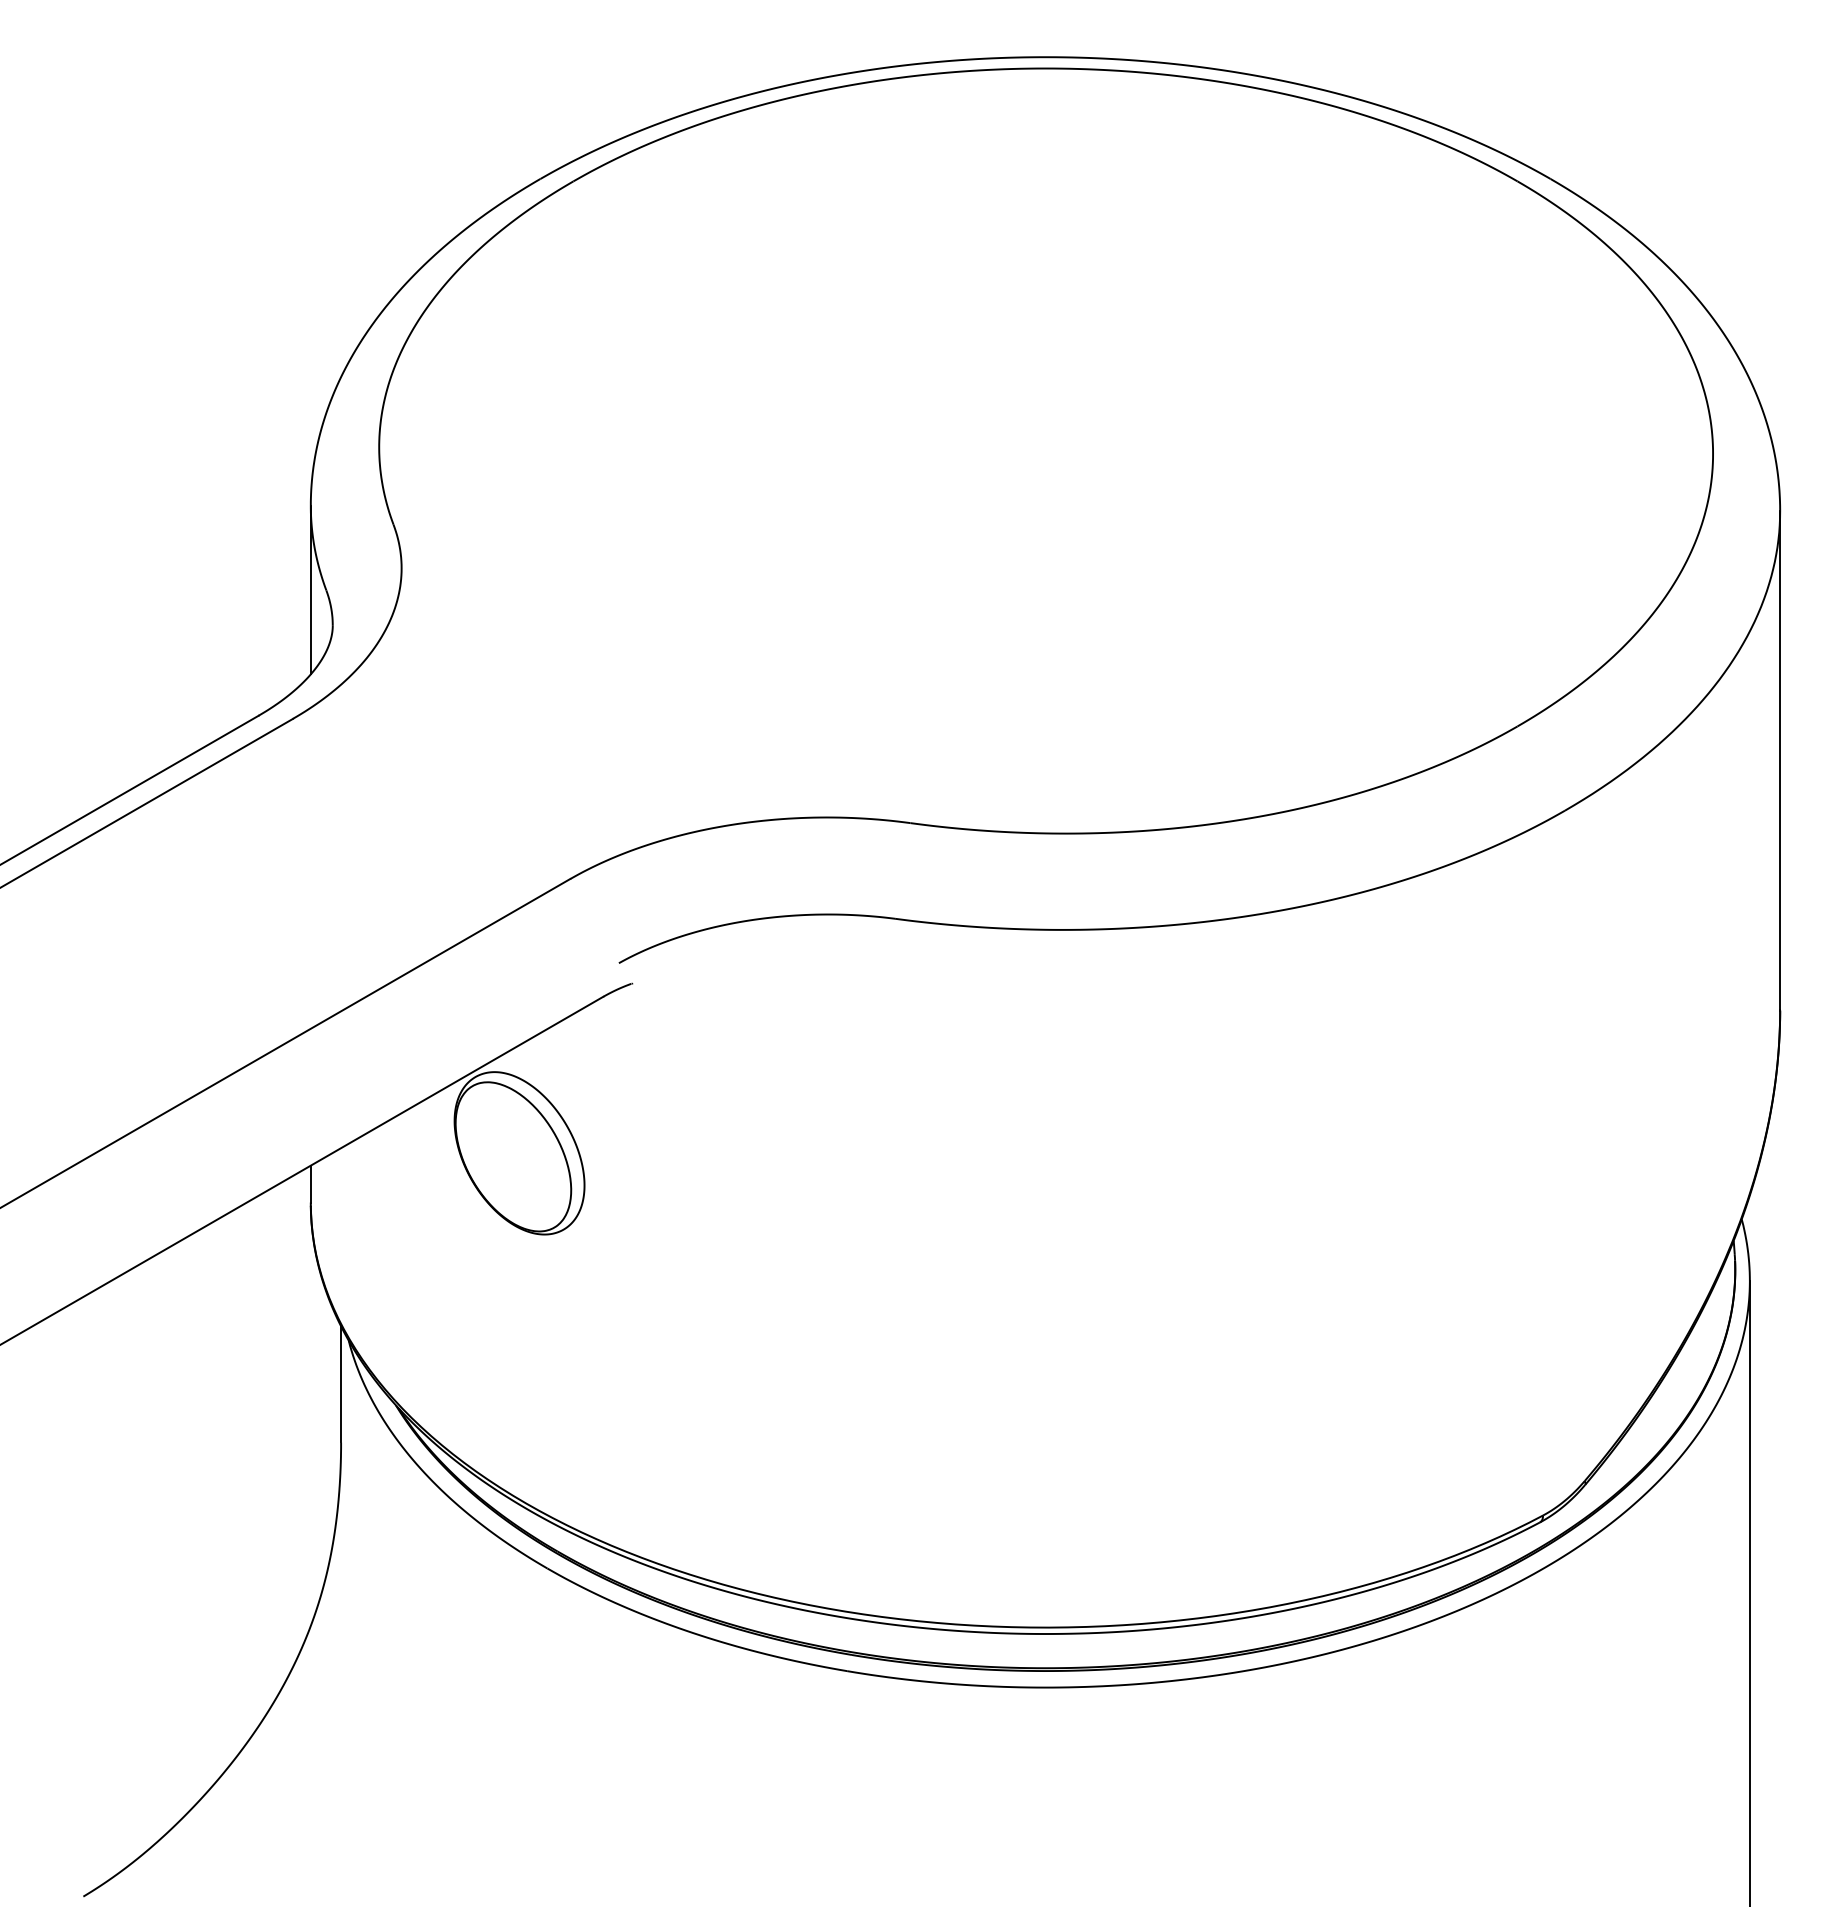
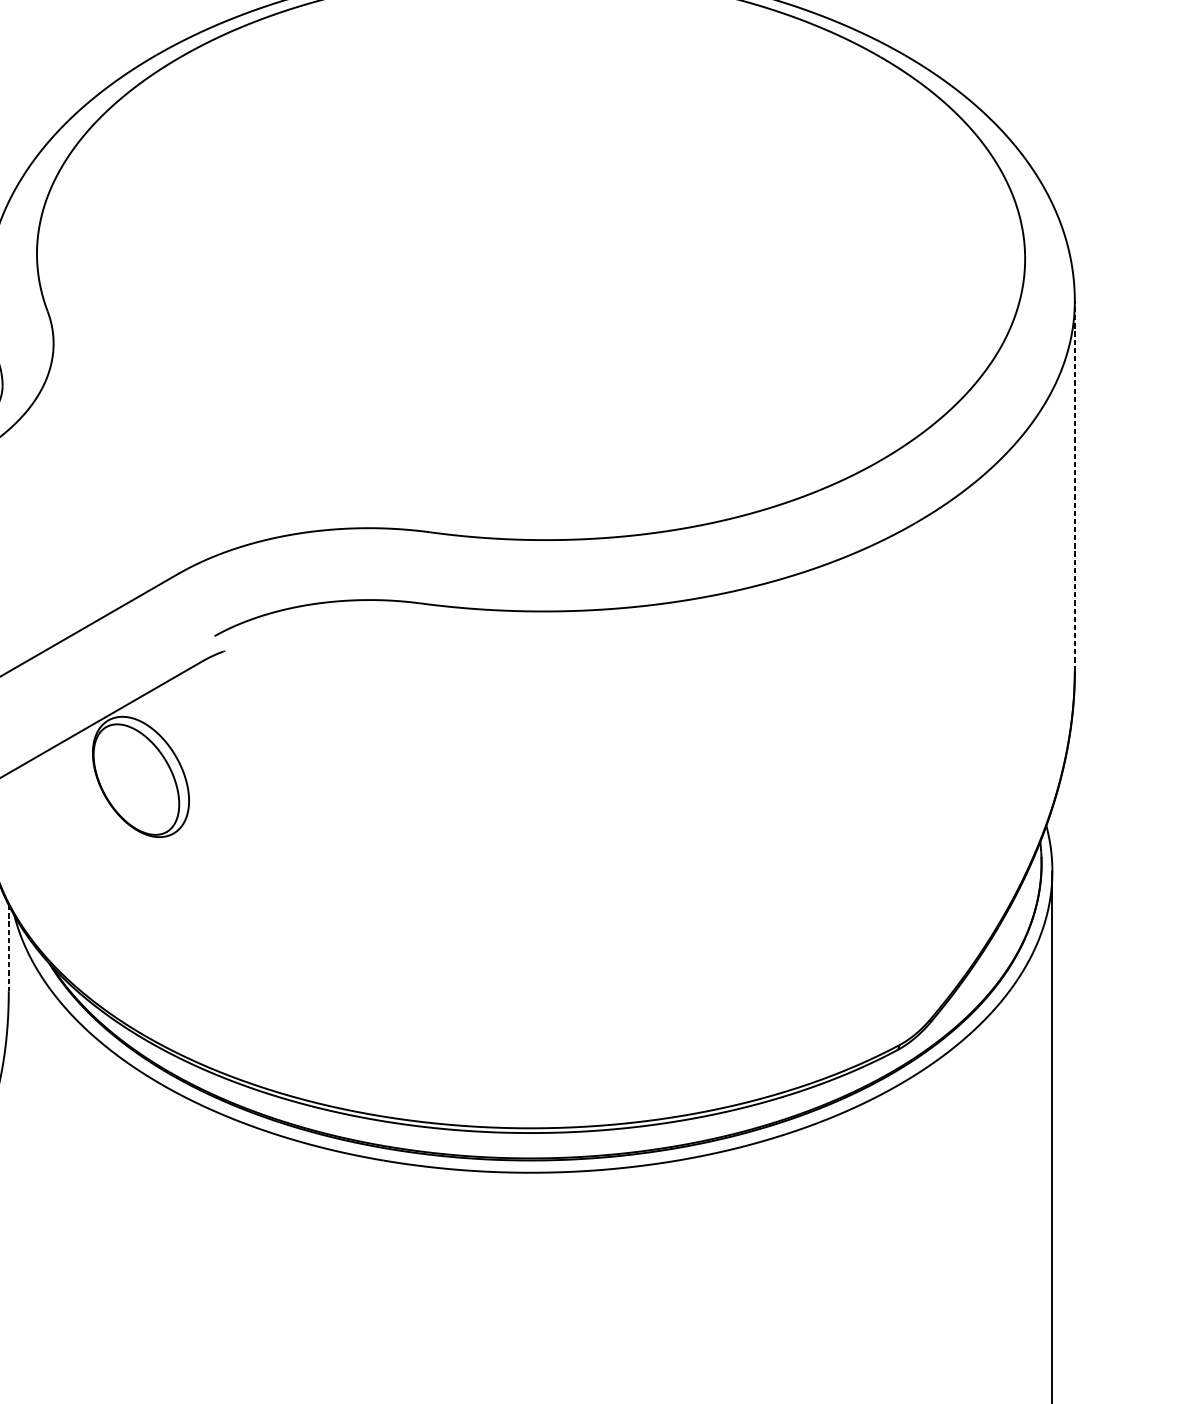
line: (1780, 760) -> (1075, 485), solid -> dashed
line: (341, 1384) -> (9, 948), solid -> dashed

